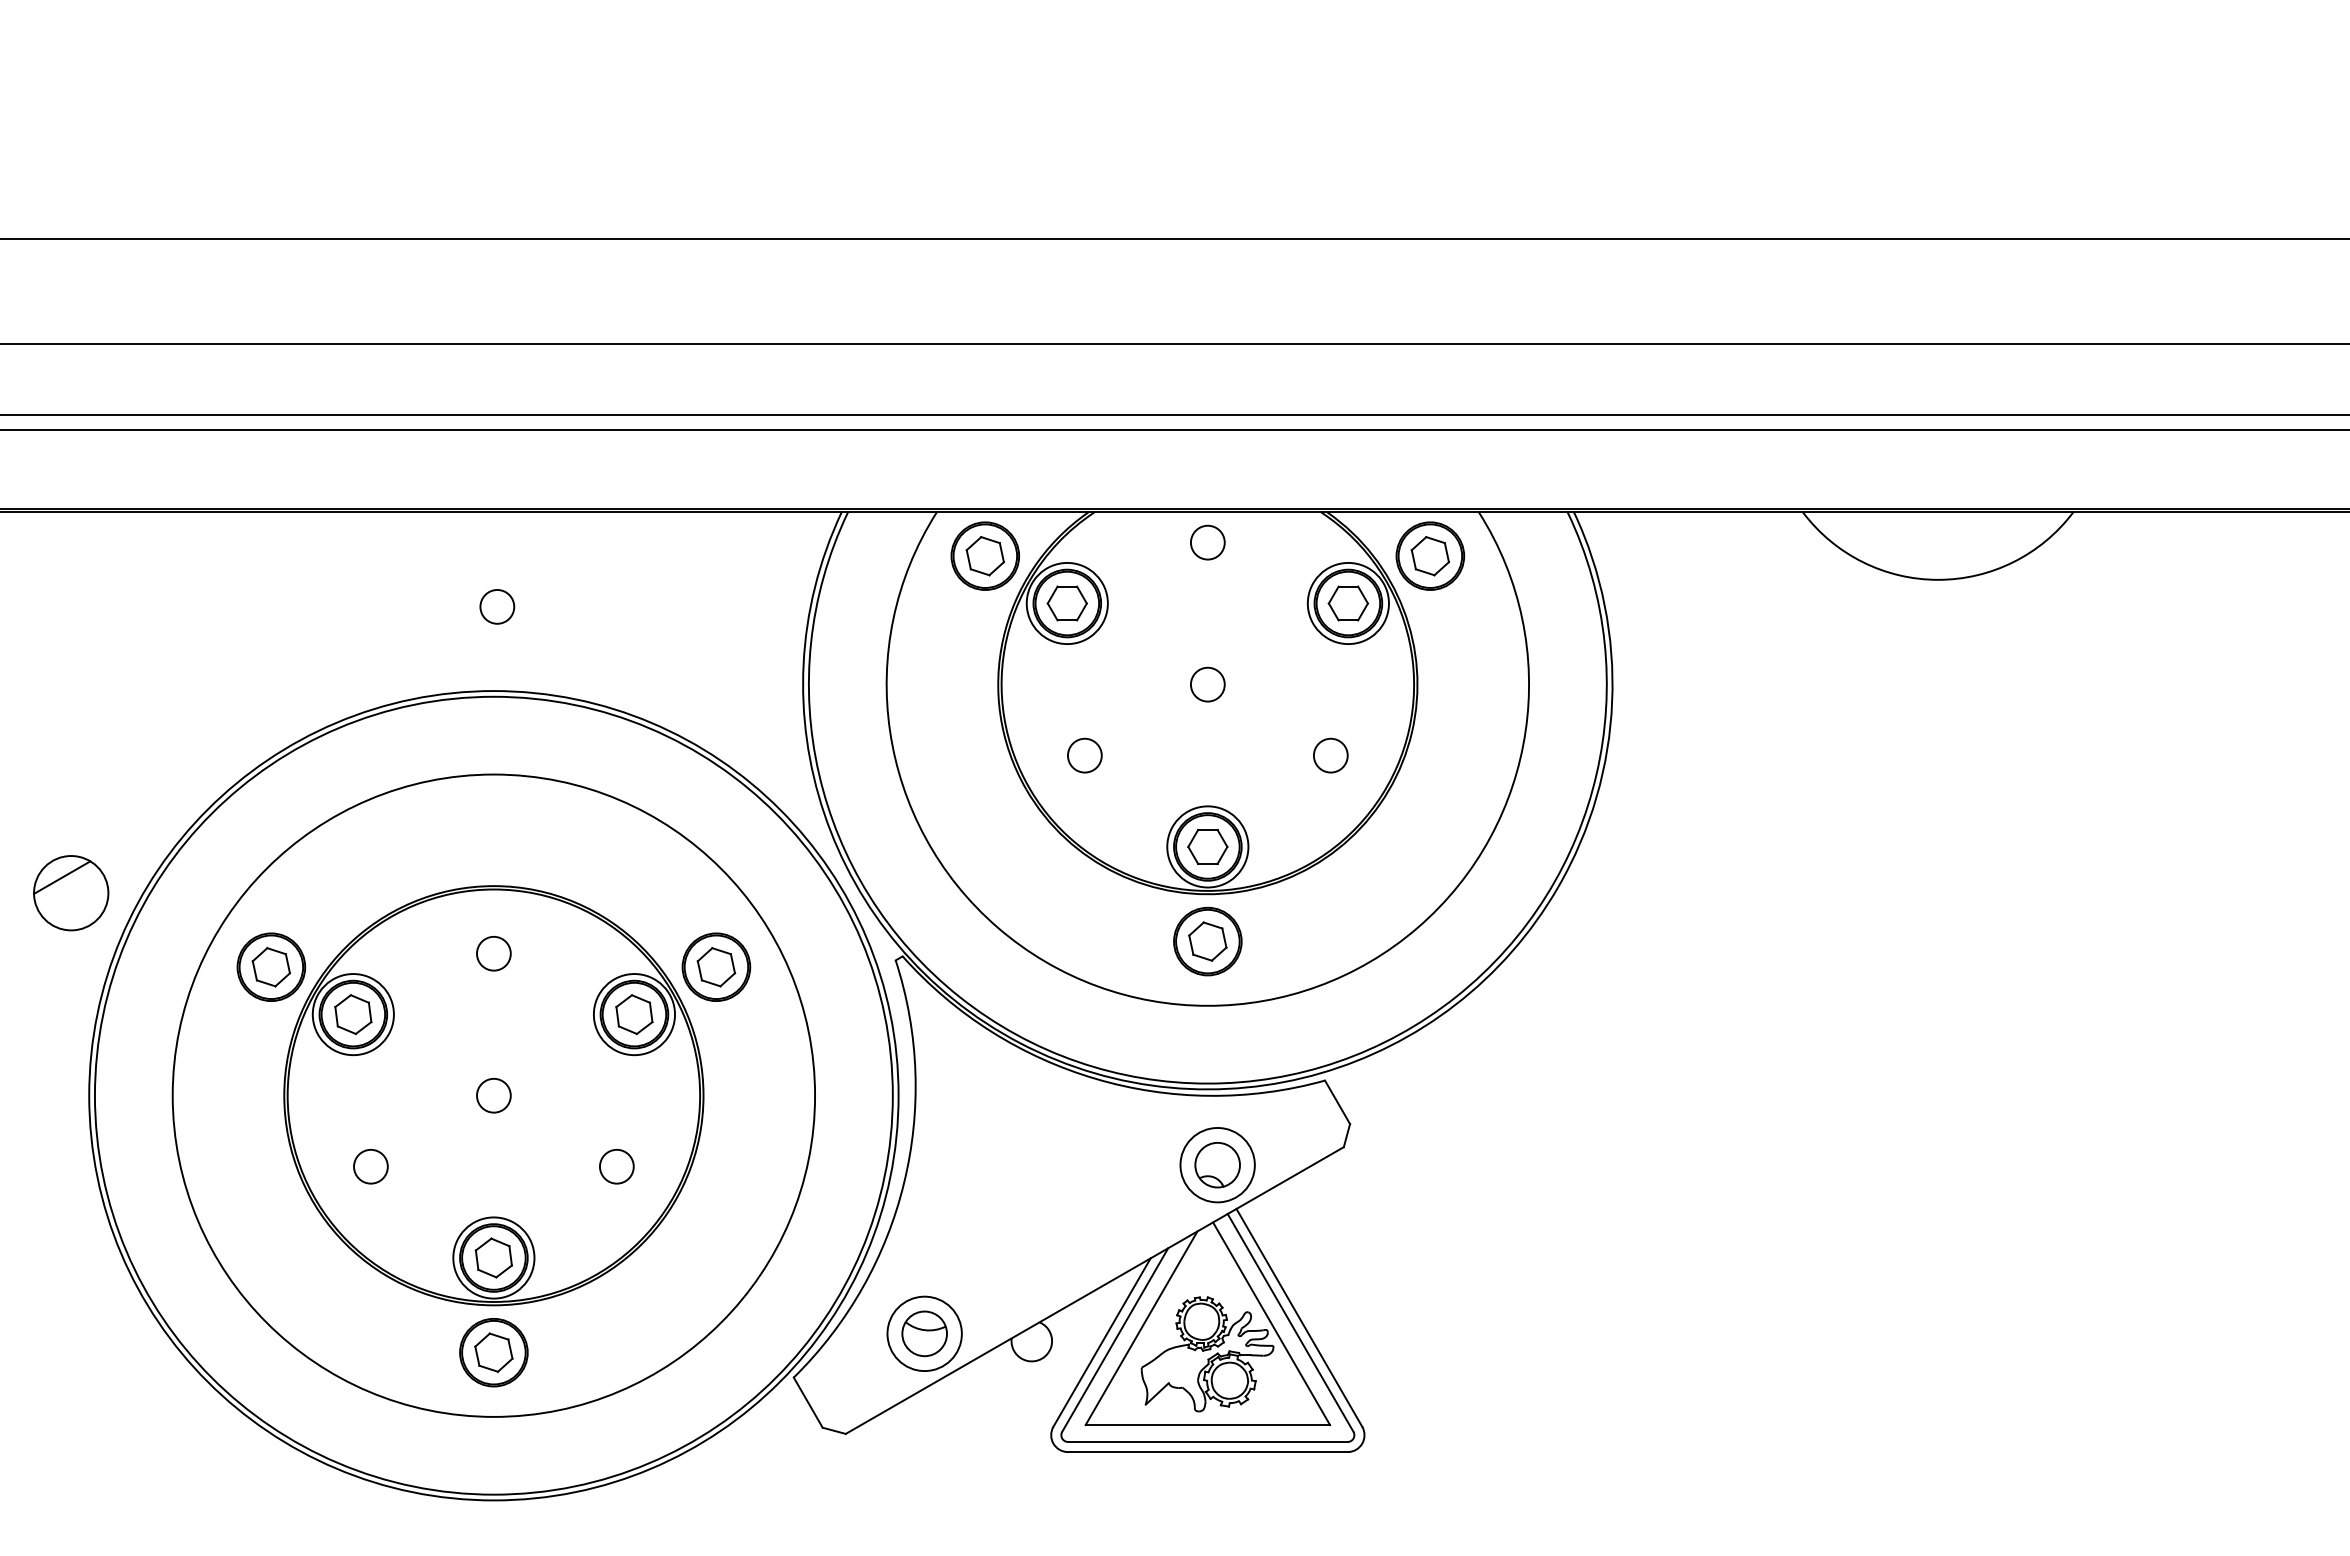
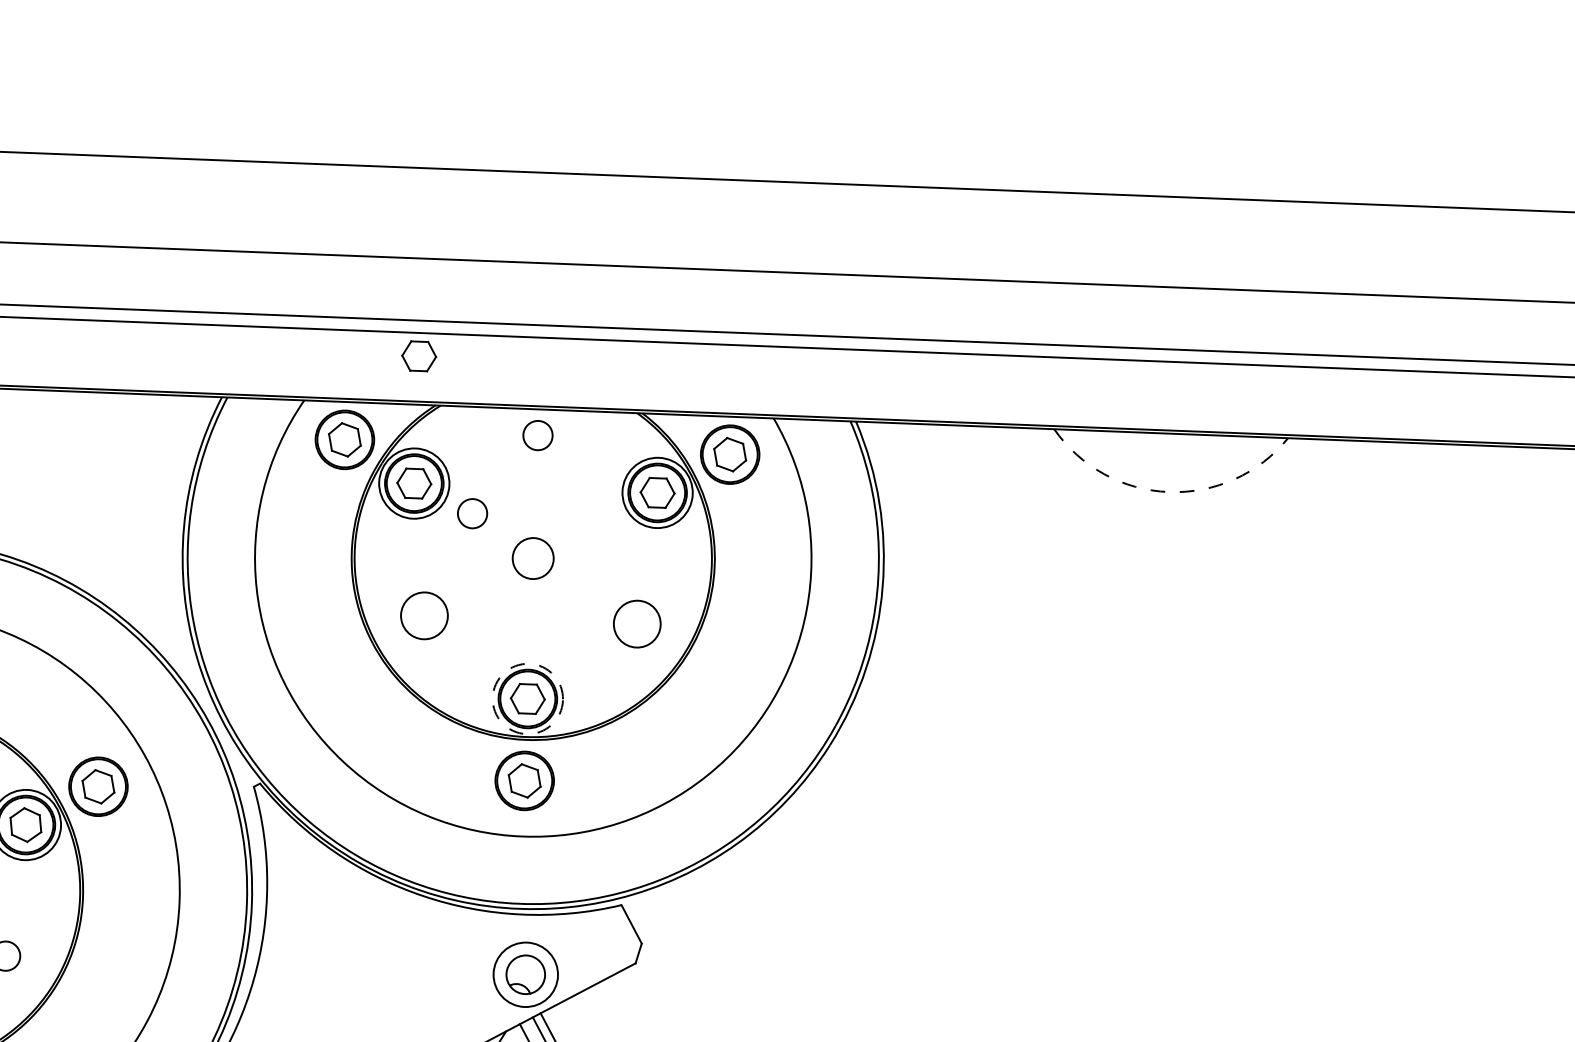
part: (1066, 456) -> (418, 356), added
arc: (1938, 579) -> (1169, 491), solid -> dashed
circle: (1135, 635) -> (472, 513), added
circle: (1207, 684) -> (532, 558), size x1.4
circle: (1084, 755) -> (424, 615), size x1.6
circle: (1330, 755) -> (637, 623), size x1.6
circle: (1207, 846) -> (527, 698), solid -> dashed

